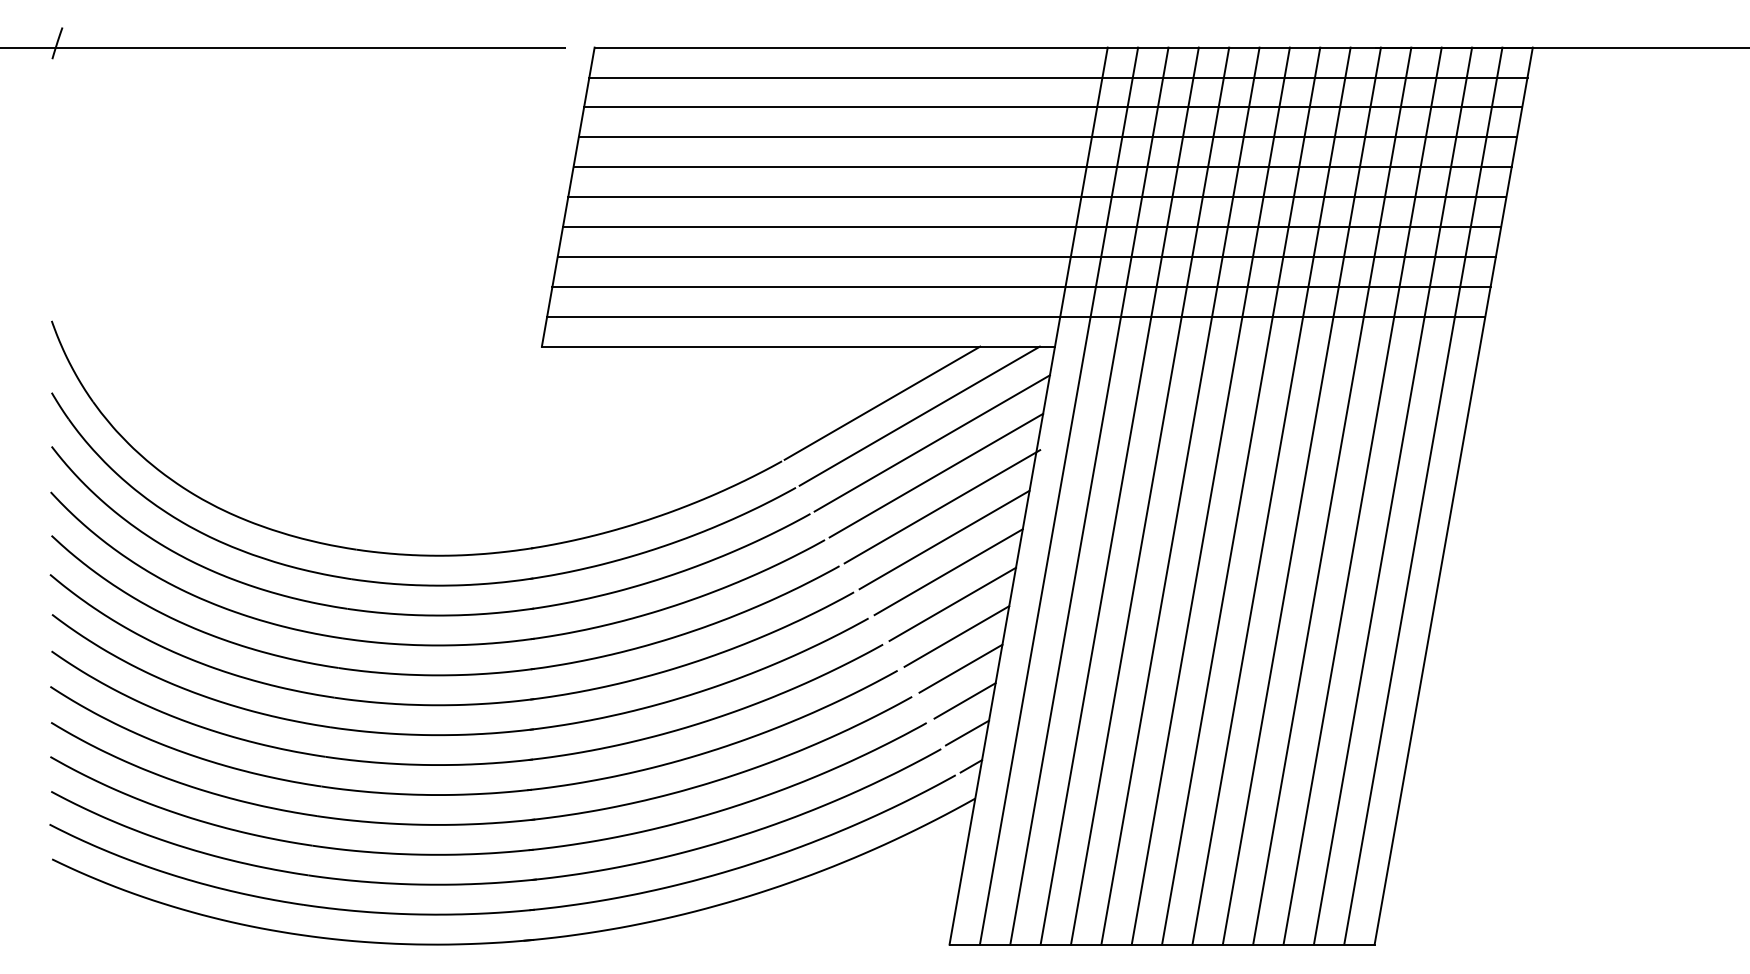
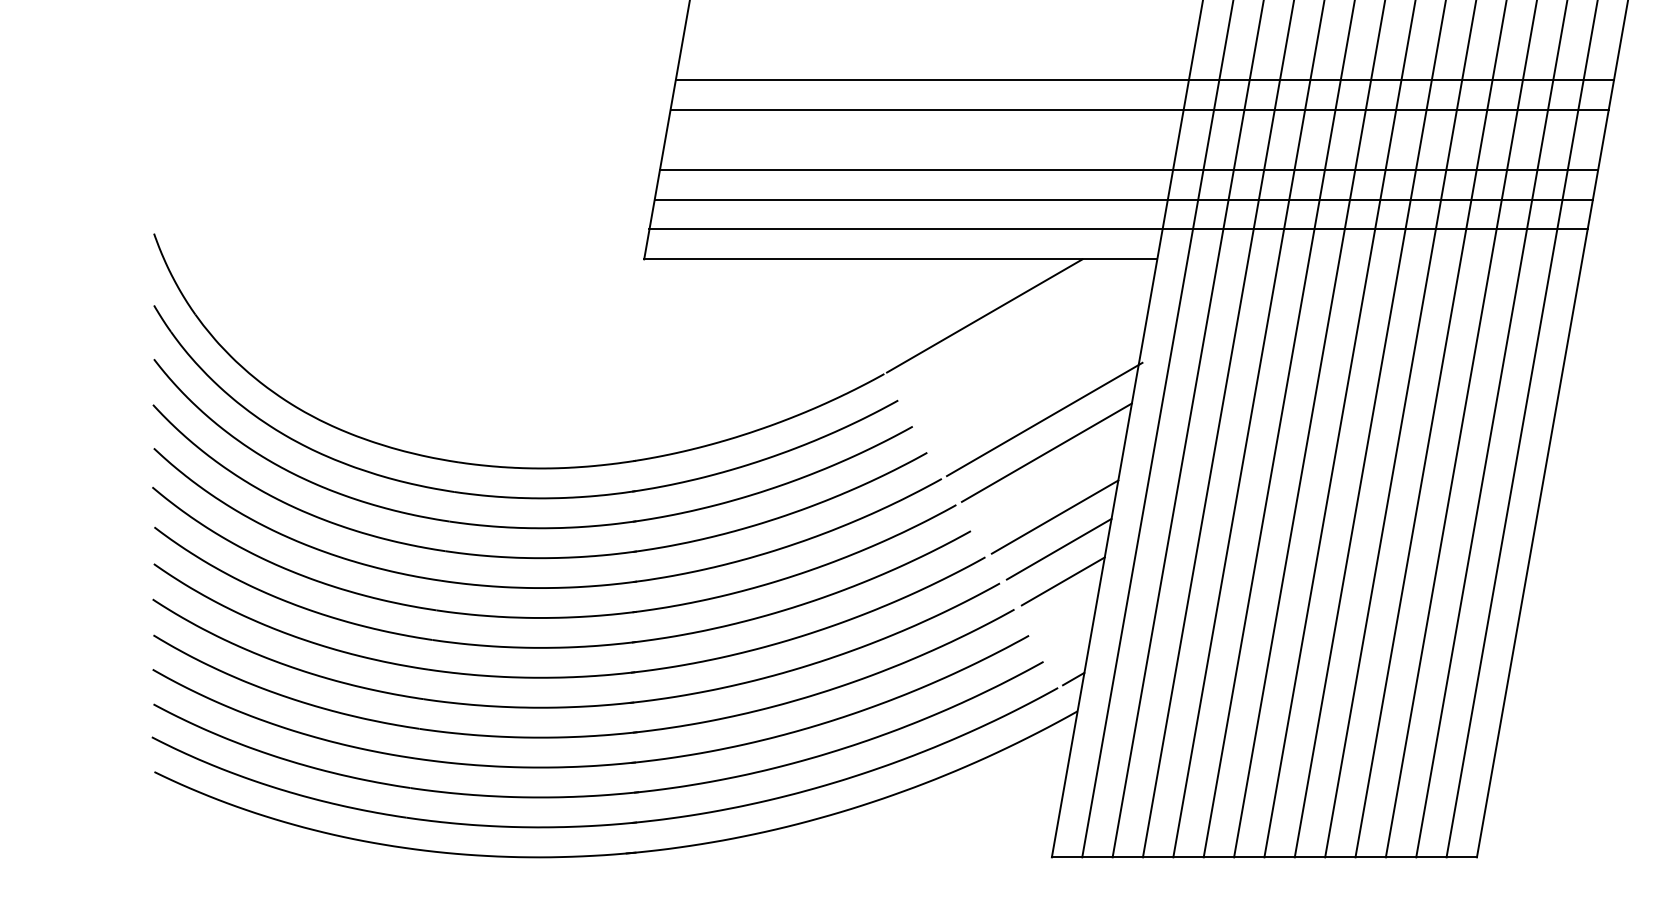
line: (1053, 107) -> (1155, 20), removed
line: (1047, 137) -> (1149, 50), removed
line: (1032, 227) -> (1134, 140), removed
line: (919, 415) -> (1021, 328), removed
line: (931, 443) -> (1033, 356), removed
line: (936, 475) -> (1038, 388), removed
line: (948, 572) -> (1050, 485), removed
line: (964, 700) -> (1066, 613), removed
line: (967, 732) -> (1069, 645), removed

